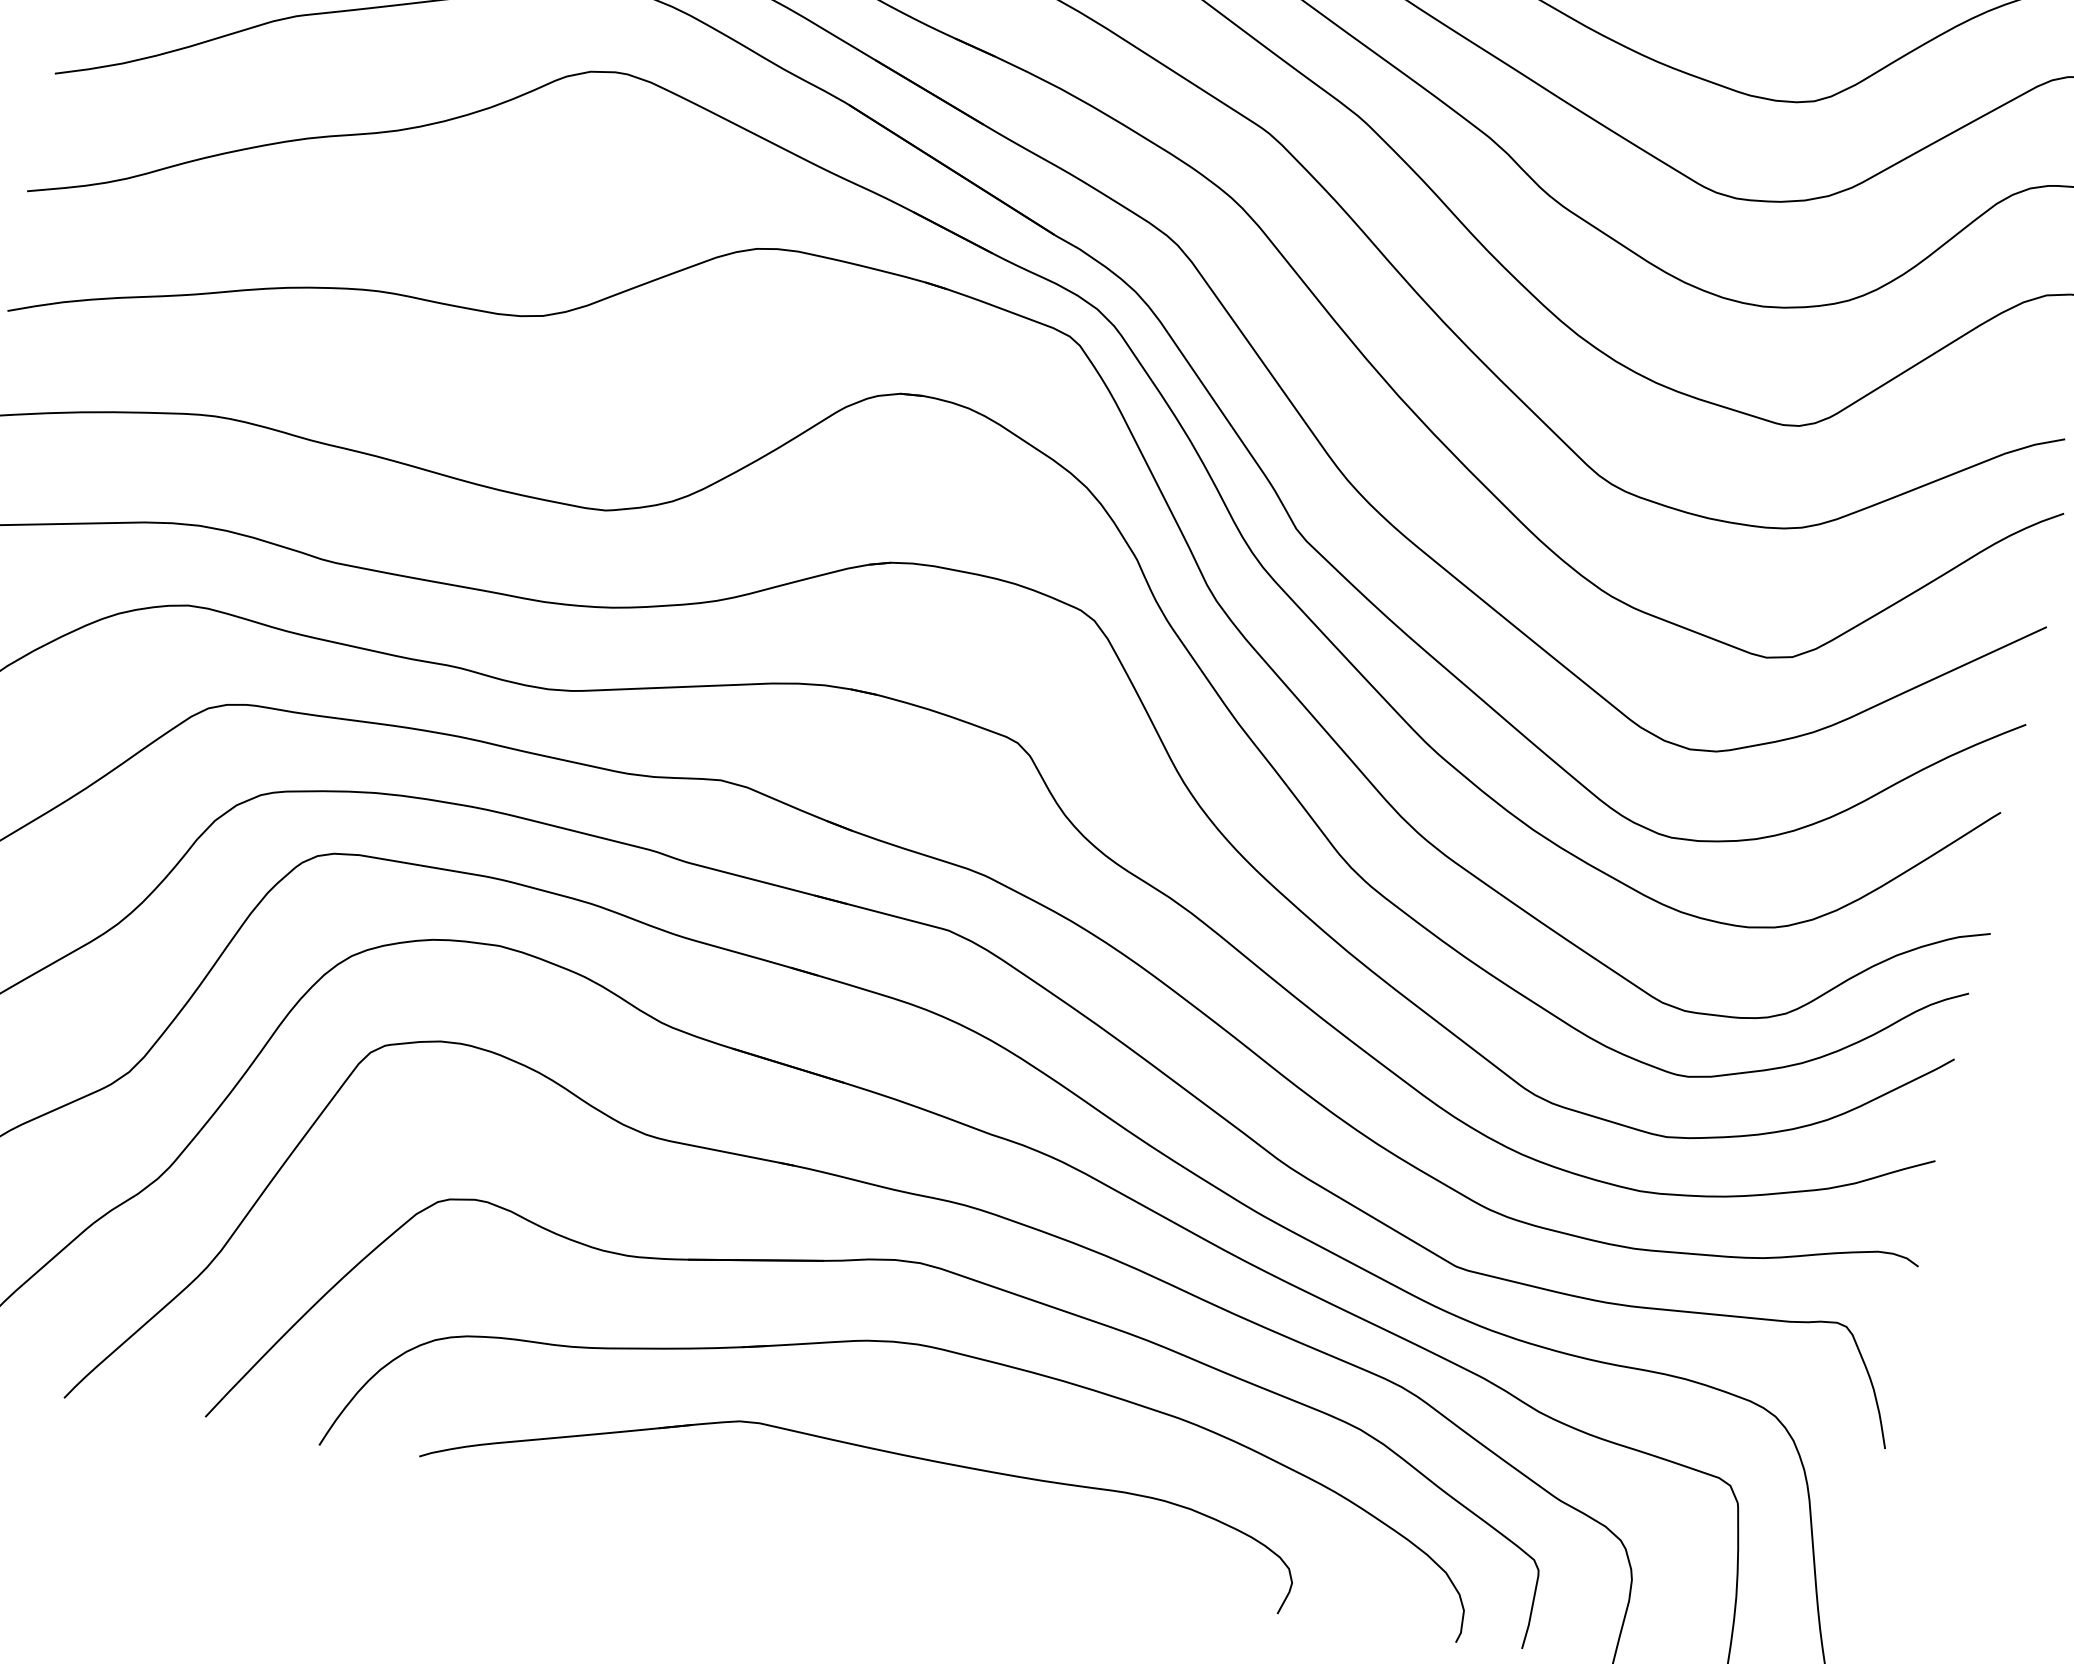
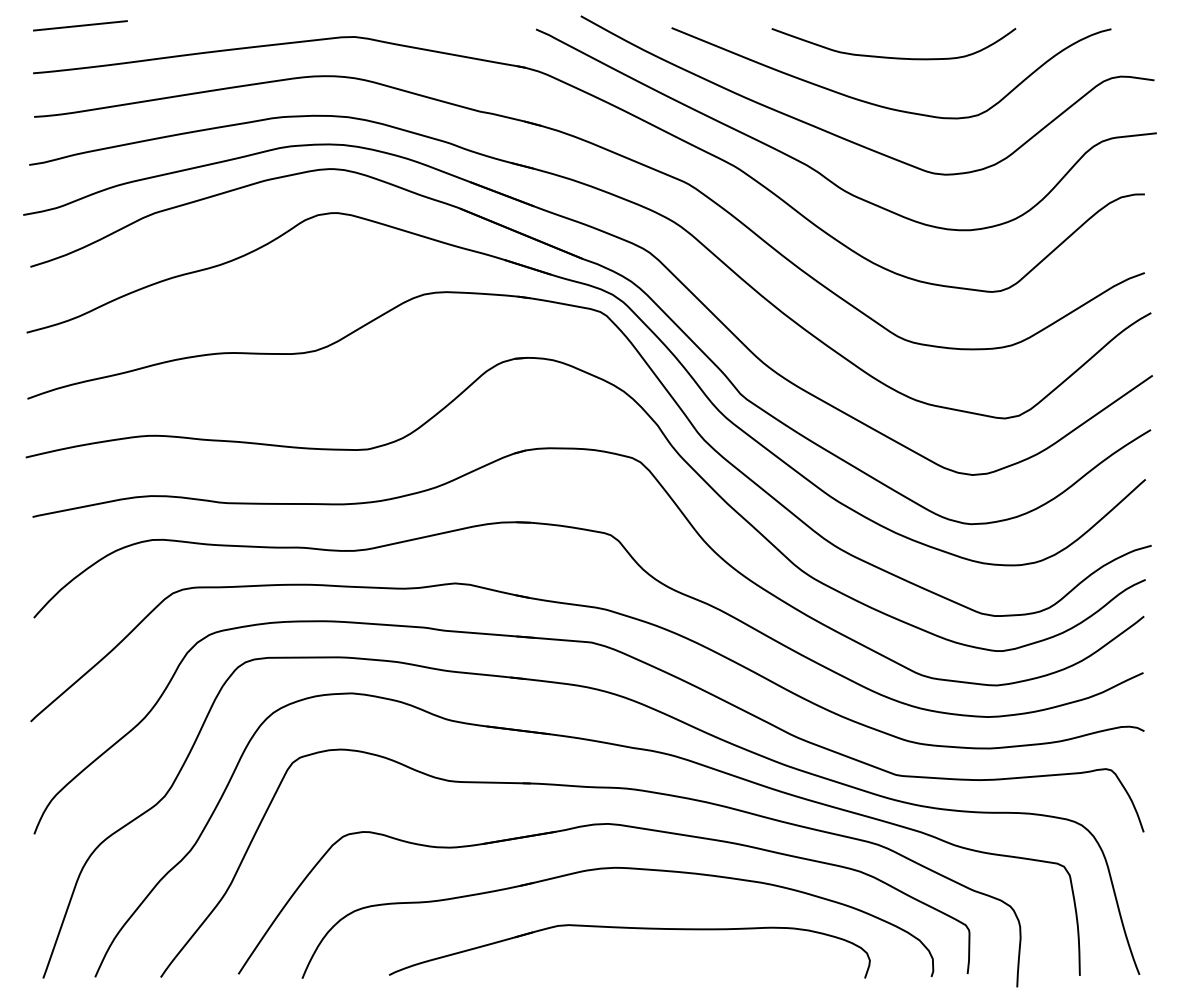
part: (868, 1448) -> (629, 928), moved

